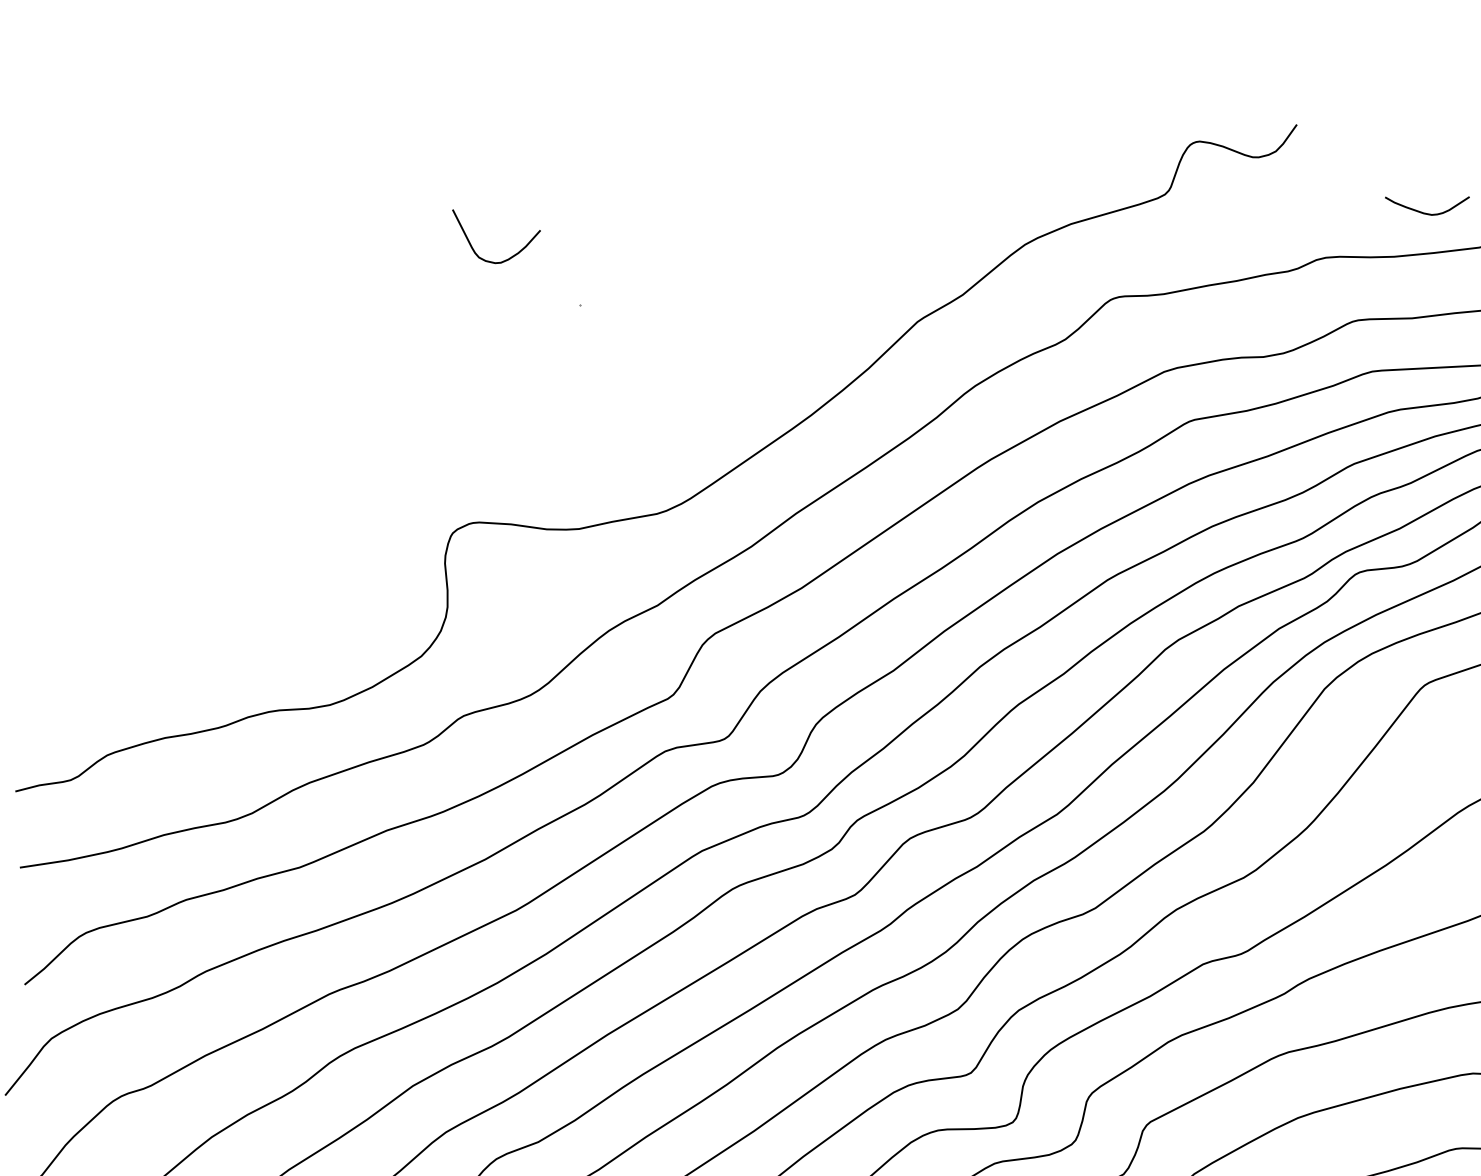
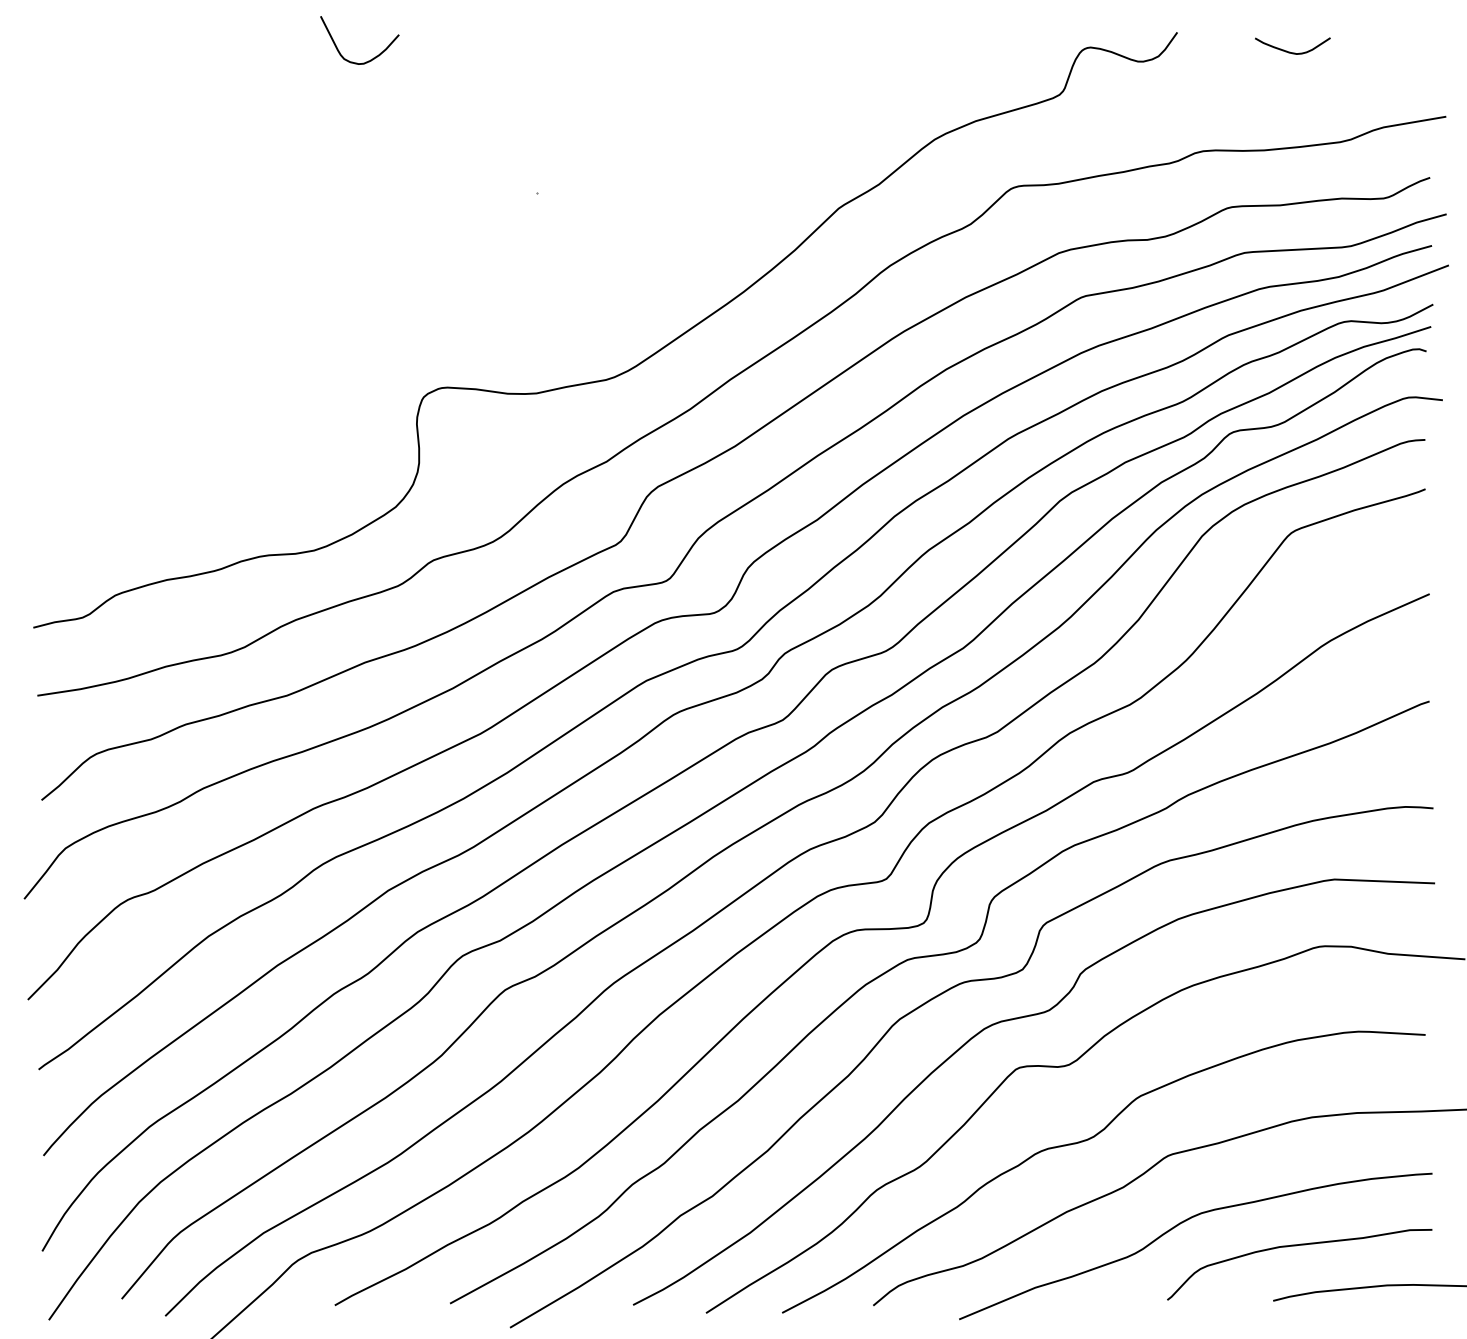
curve: (1424, 212) -> (1290, 51), moved
curve: (506, 259) -> (368, 60), moved

